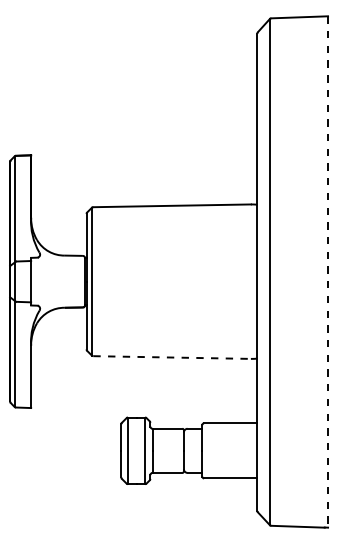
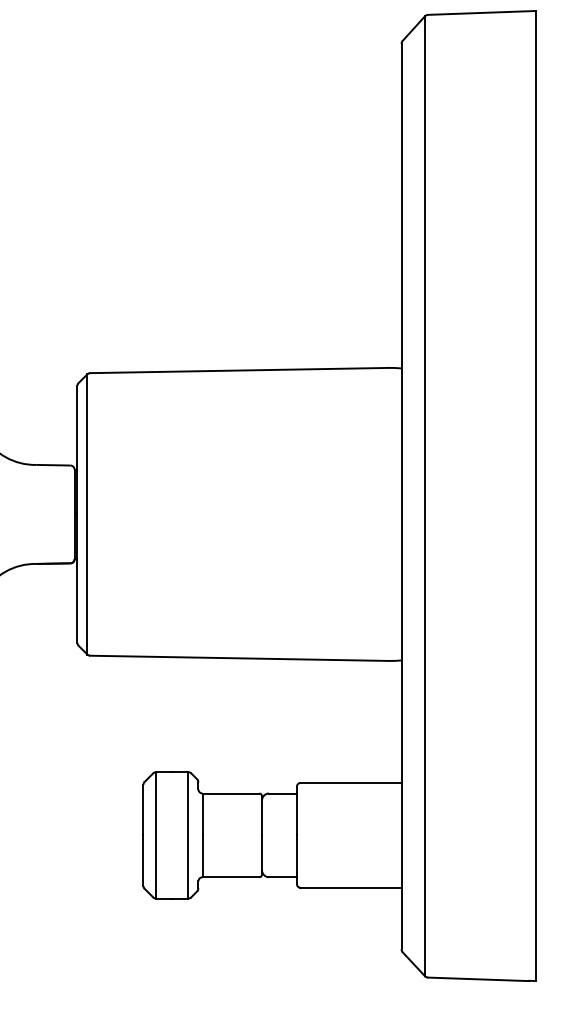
line: (328, 271) -> (536, 495), dashed -> solid
line: (172, 357) -> (240, 658), dashed -> solid

